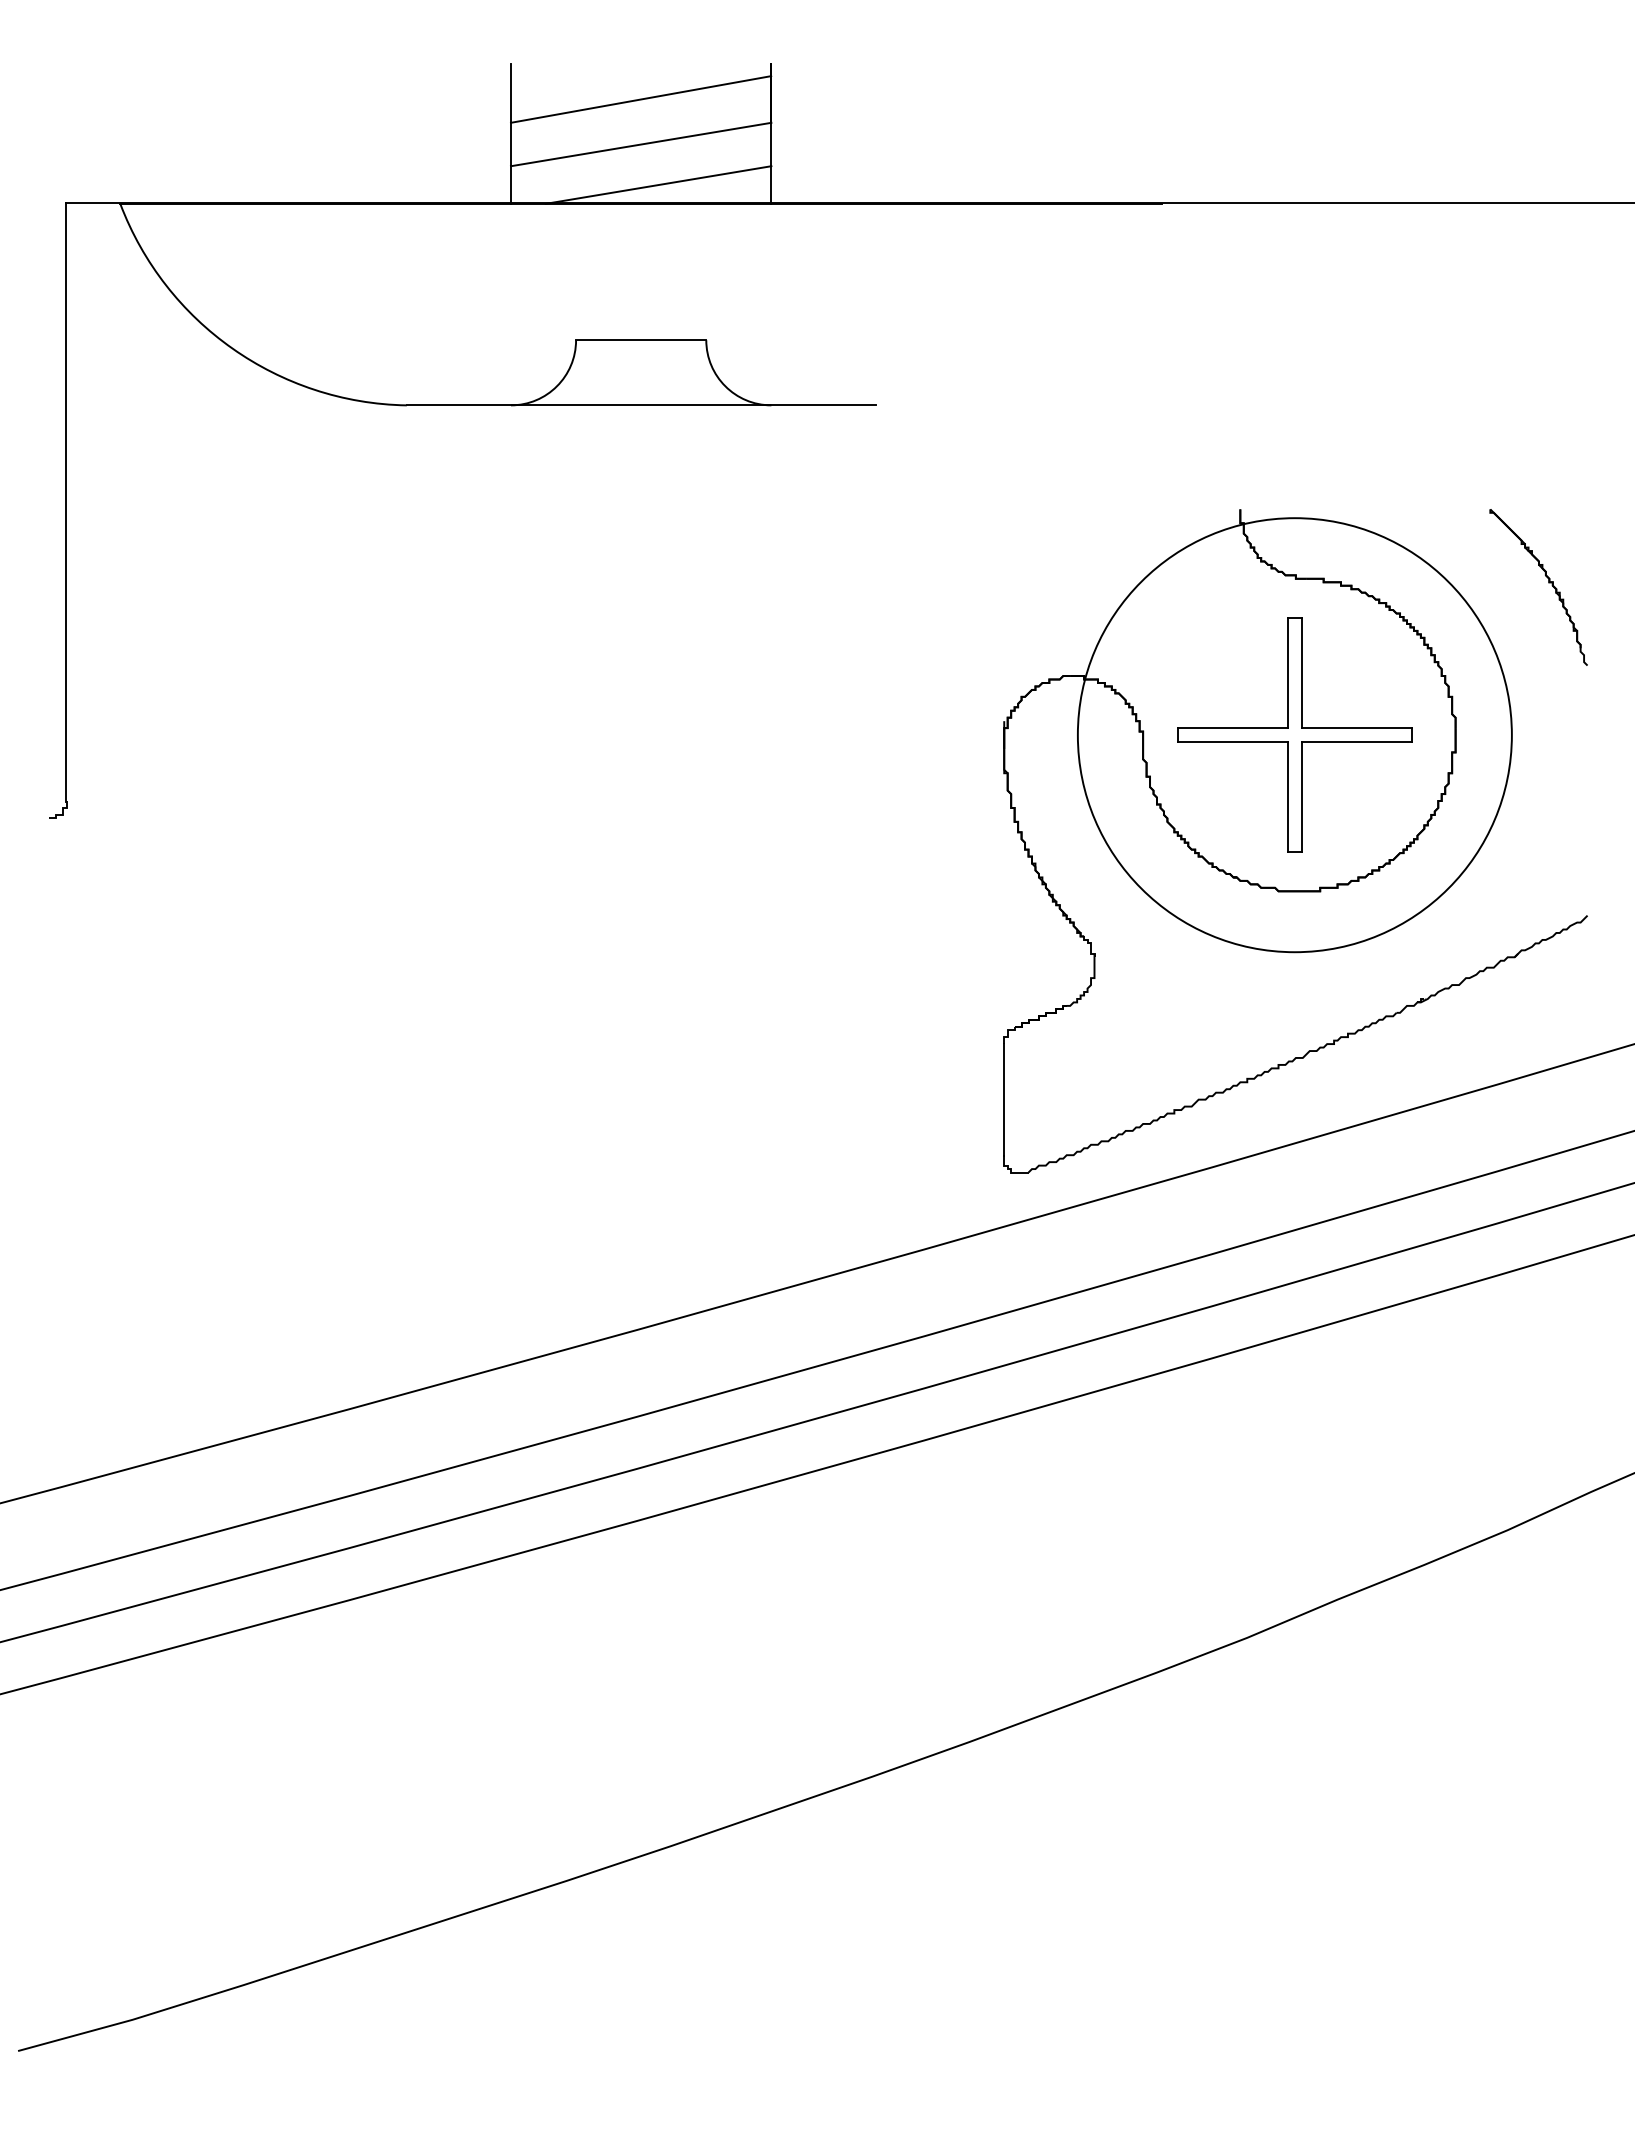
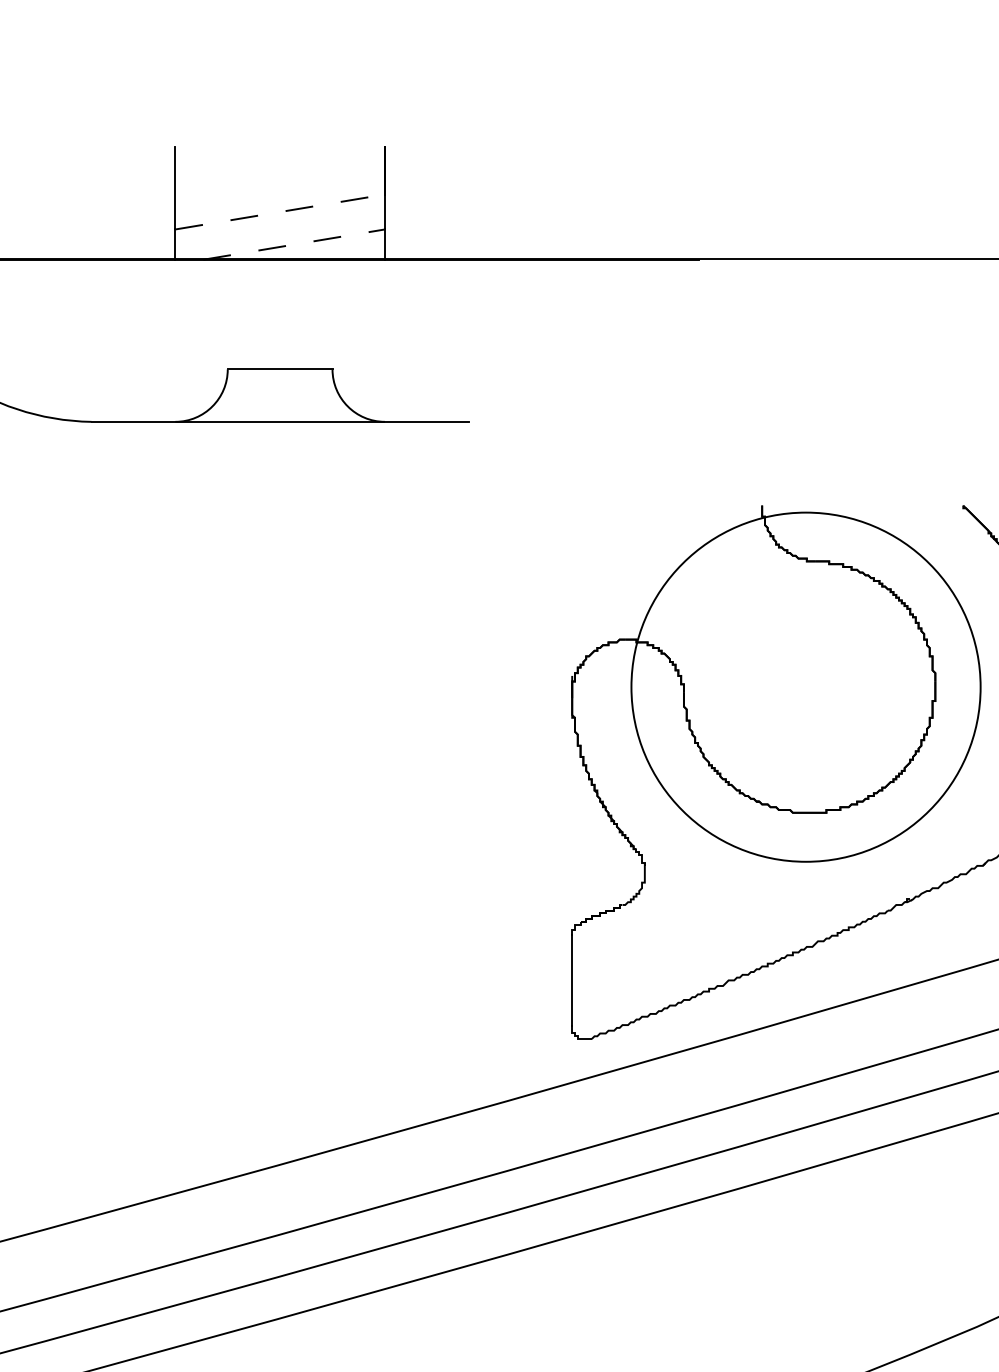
line: (640, 99) -> (279, 175), removed
line: (641, 144) -> (280, 211), solid -> dashed
line: (659, 184) -> (294, 244), solid -> dashed
part: (1294, 734) -> (805, 686), removed

